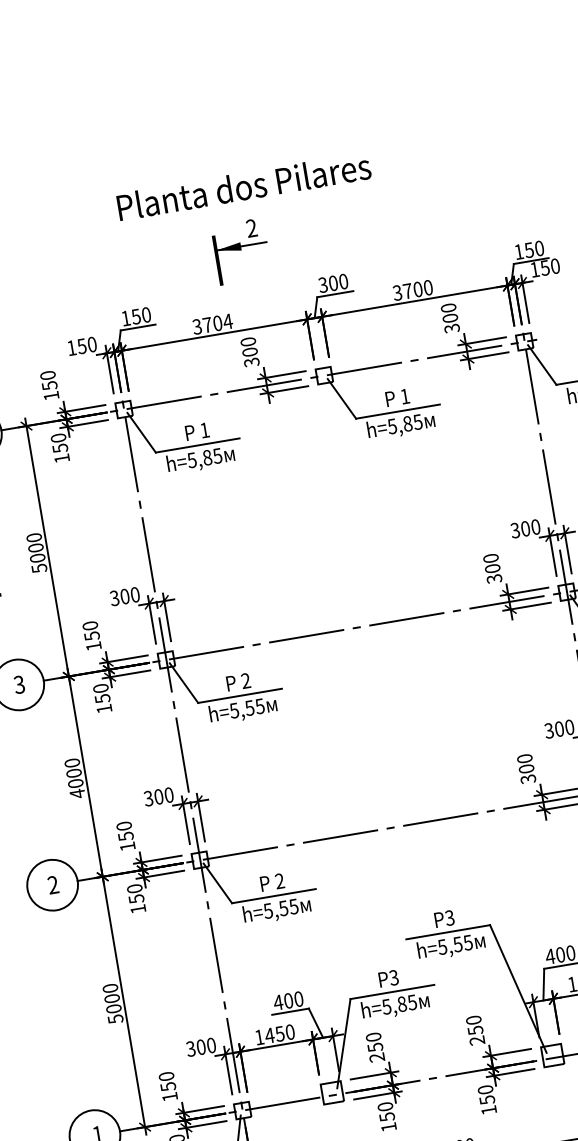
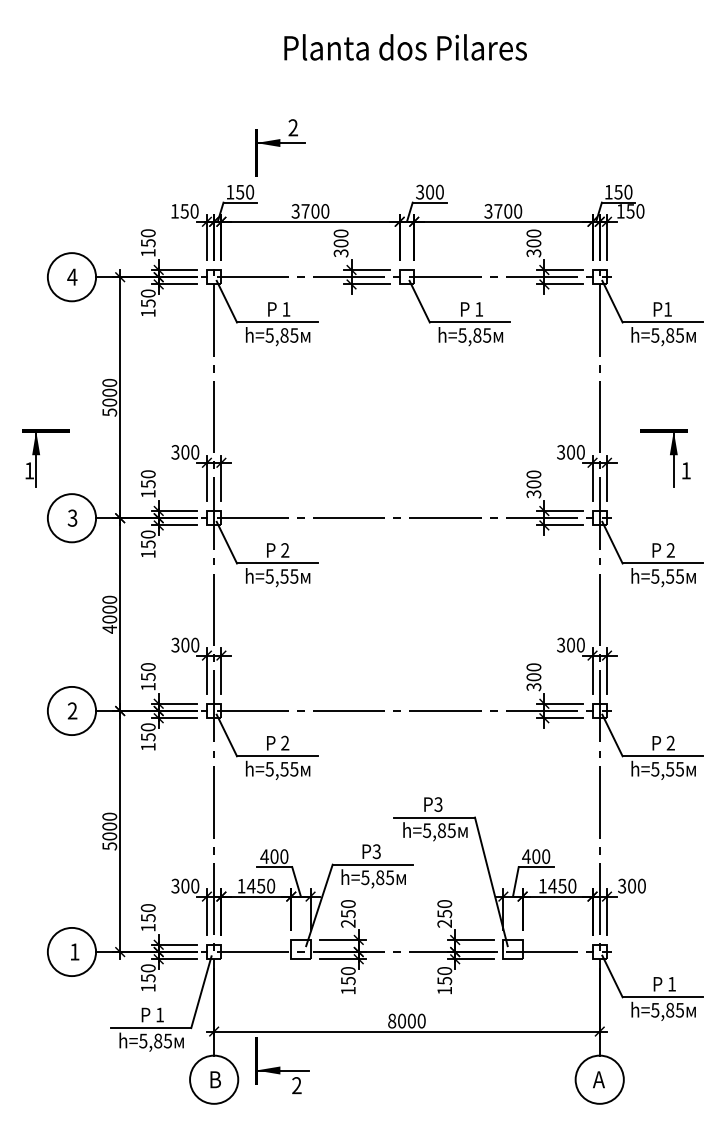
text: (243, 186) -> (405, 47), moved
part: (241, 251) -> (280, 147), moved
text: (227, 321) -> (324, 211), 3704 -> 3700
text: (457, 944) -> (441, 830), h=5,55 -> h=5,85

